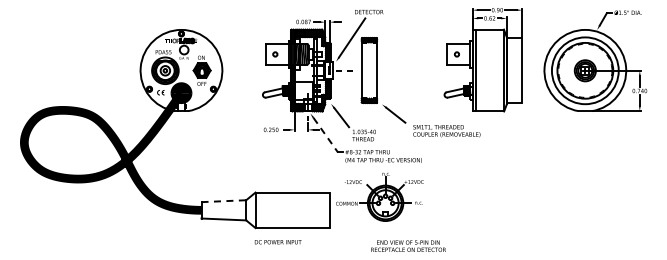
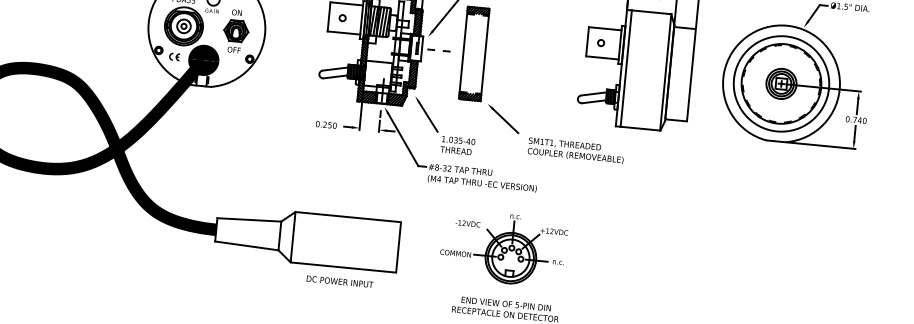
line: (326, 135) -> (404, 140), dashed -> solid
part: (379, 196) -> (503, 247), moved
line: (224, 201) -> (250, 220), dashed -> solid
text: (277, 242) -> (339, 282), moved

